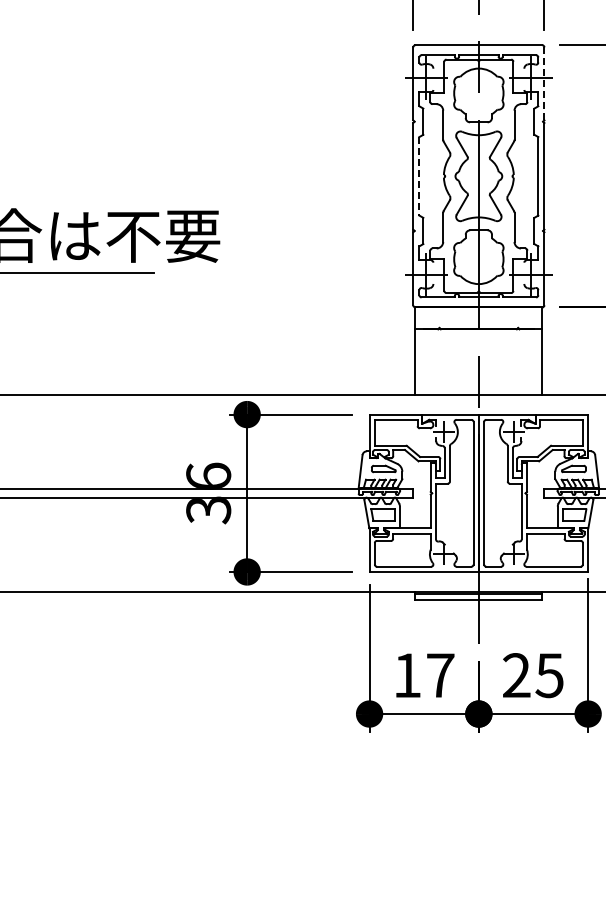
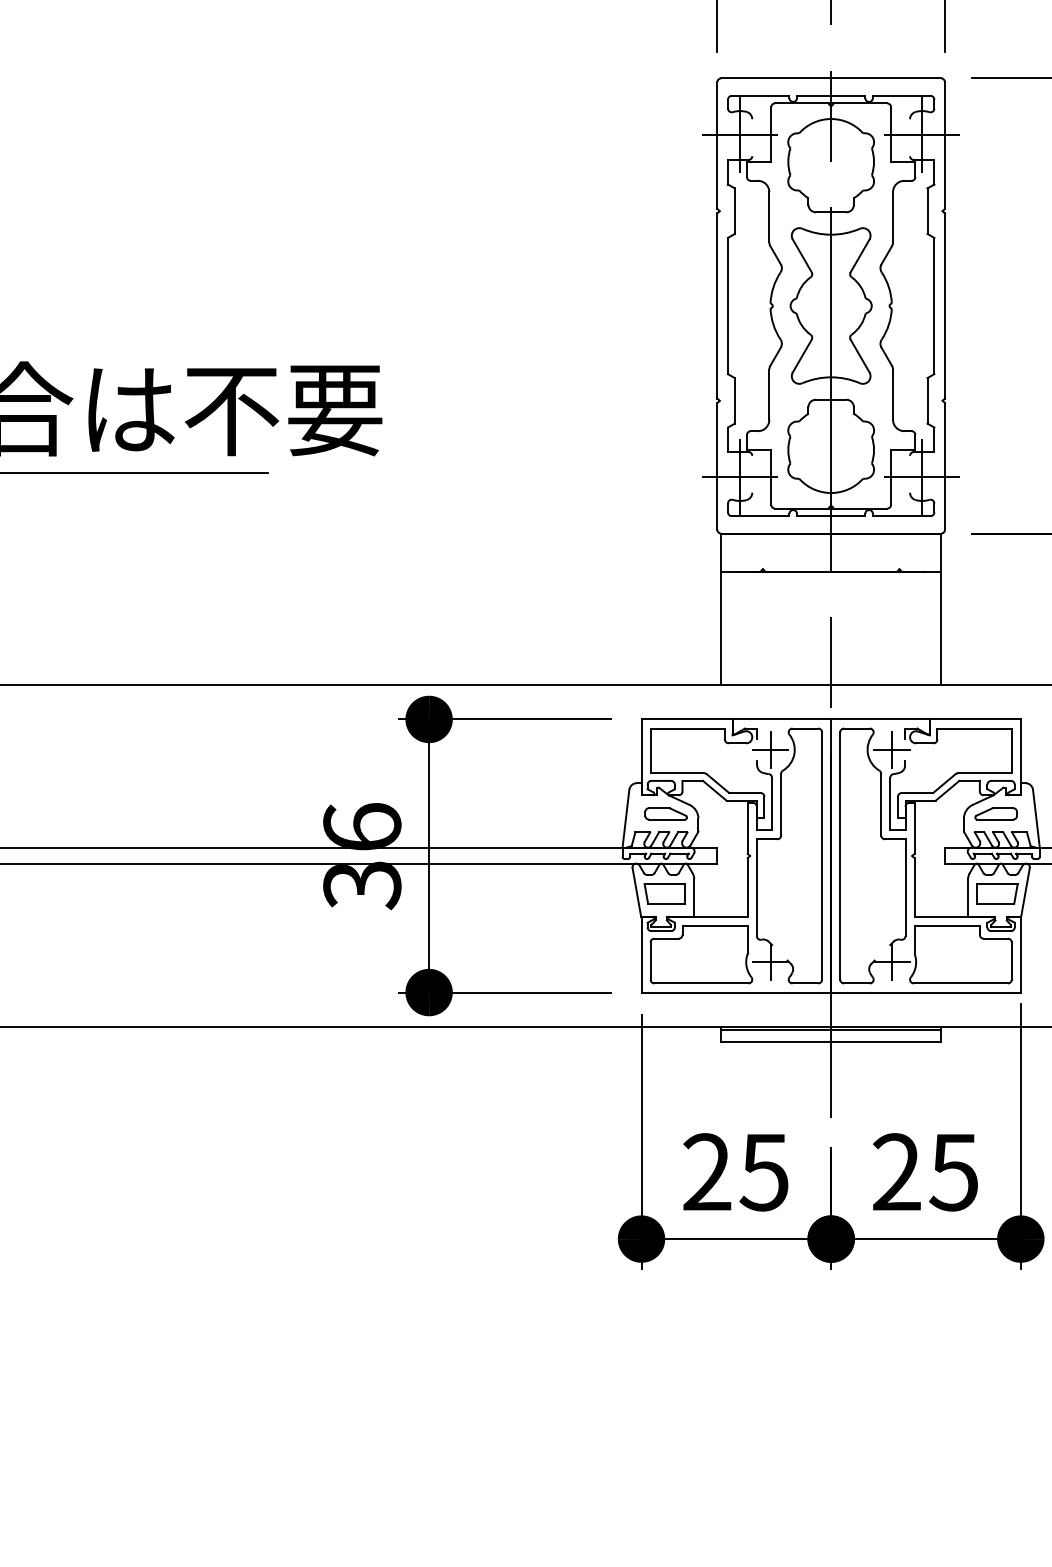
line: (544, 83) -> (945, 144), dashed -> solid
line: (419, 176) -> (728, 306), dashed -> solid
text: (423, 675) -> (735, 1172), 17 -> 25

